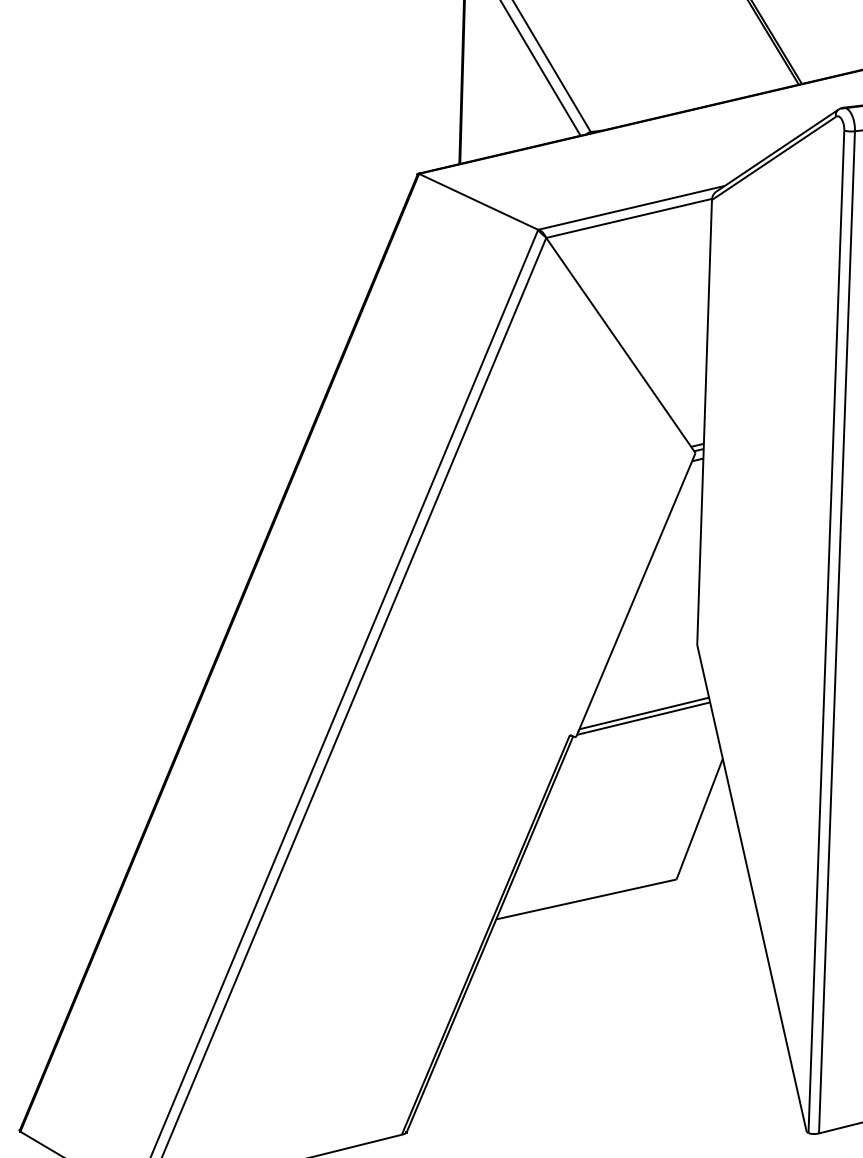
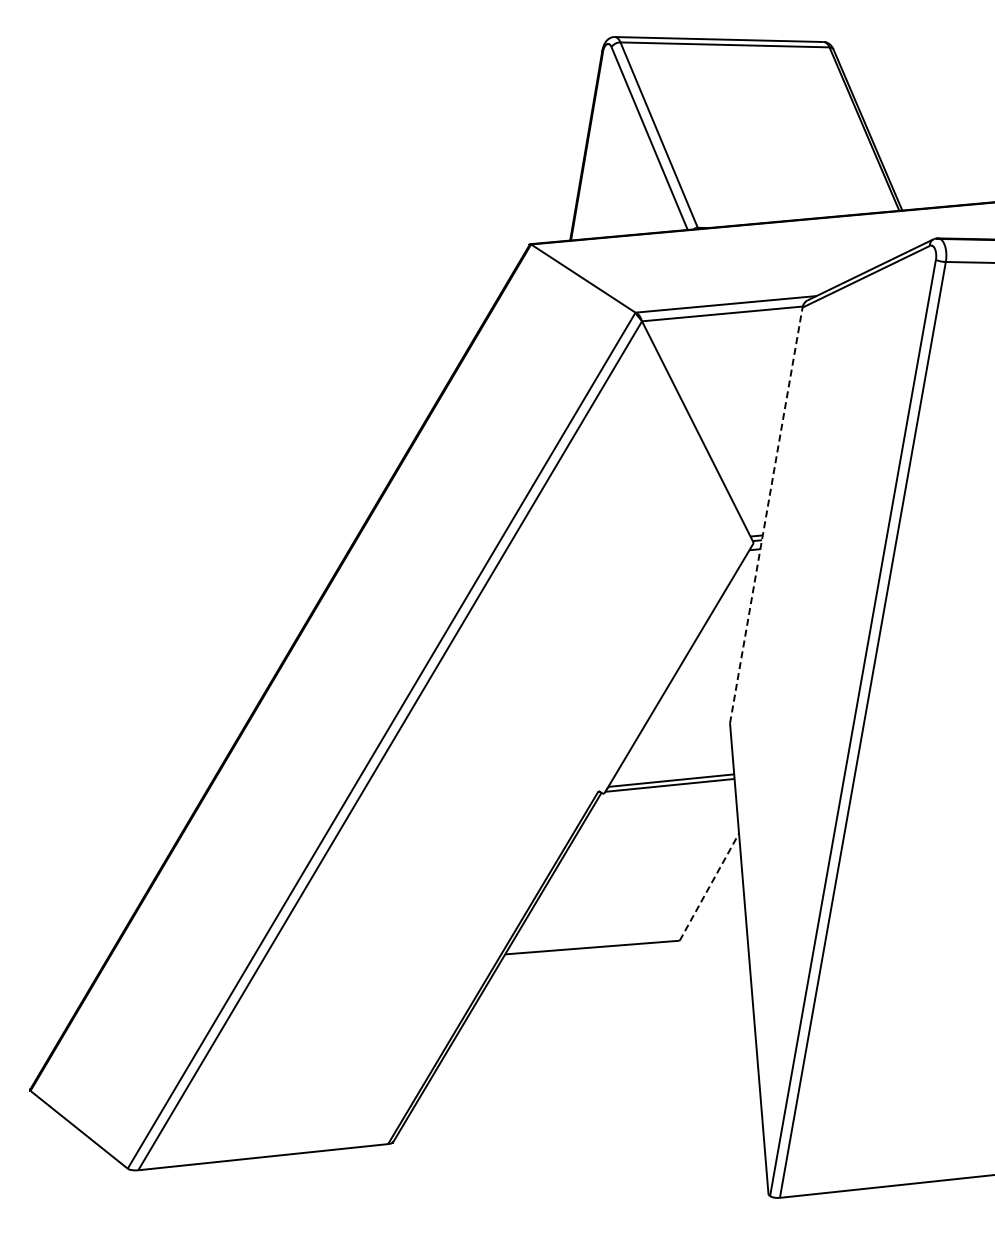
line: (704, 422) -> (766, 515), solid -> dashed
line: (699, 818) -> (709, 886), solid -> dashed

